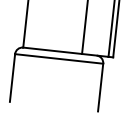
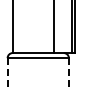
line: (12, 77) -> (7, 74), solid -> dashed
line: (100, 87) -> (68, 74), solid -> dashed

